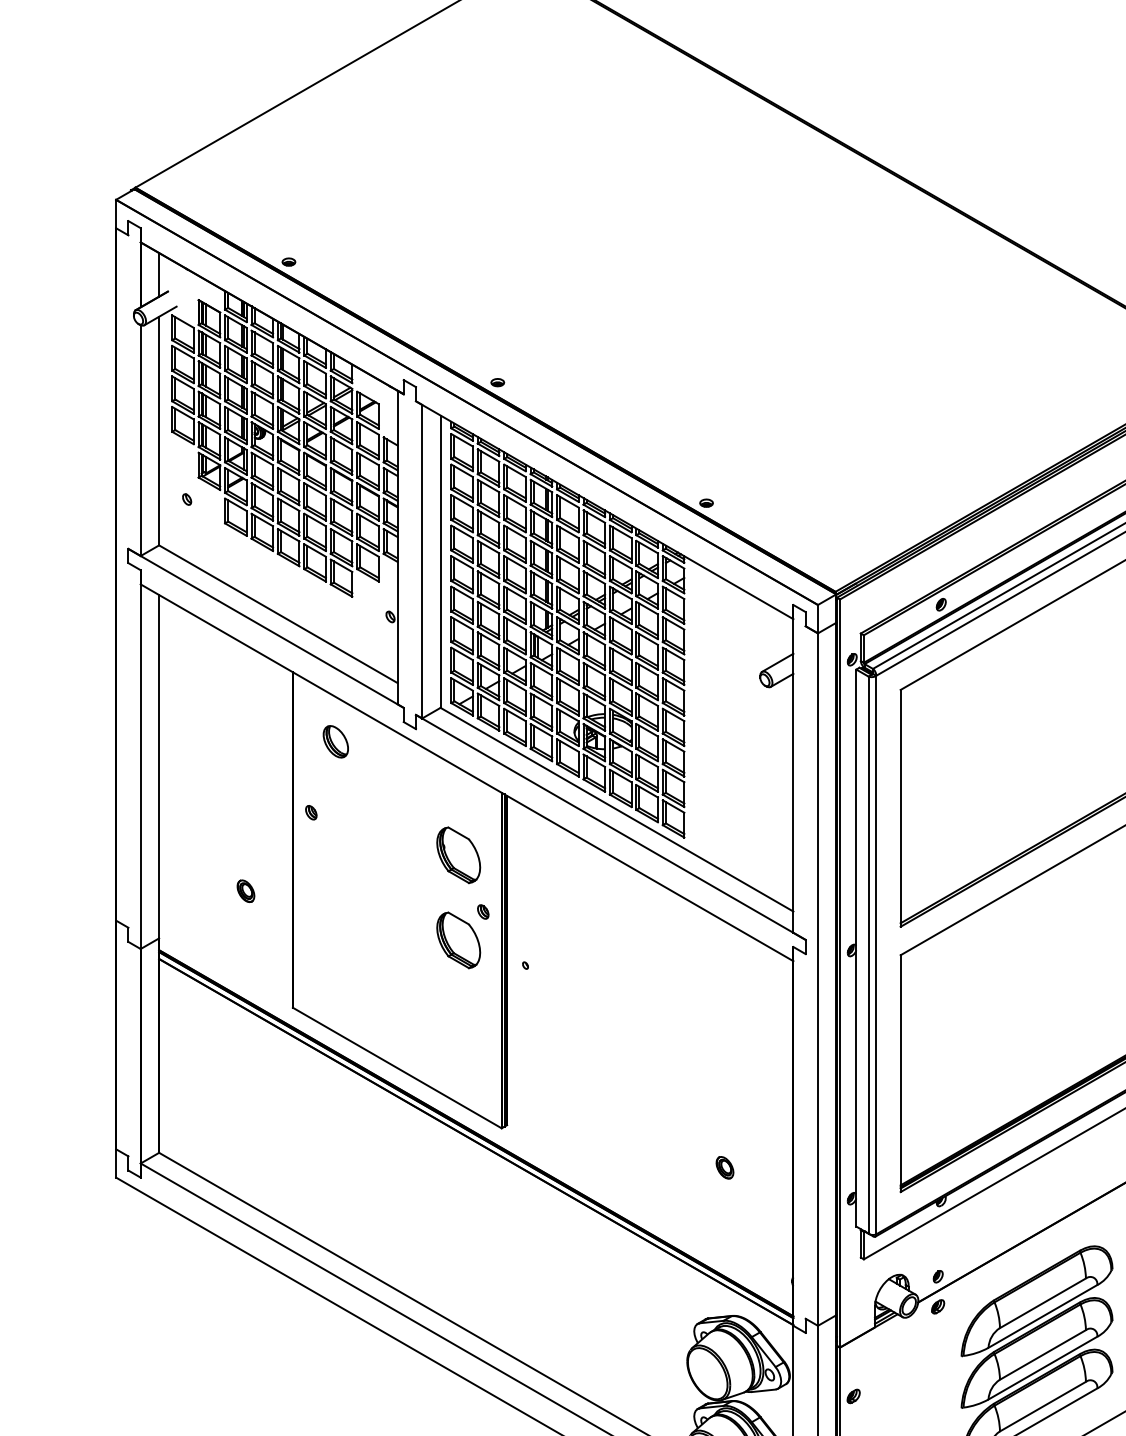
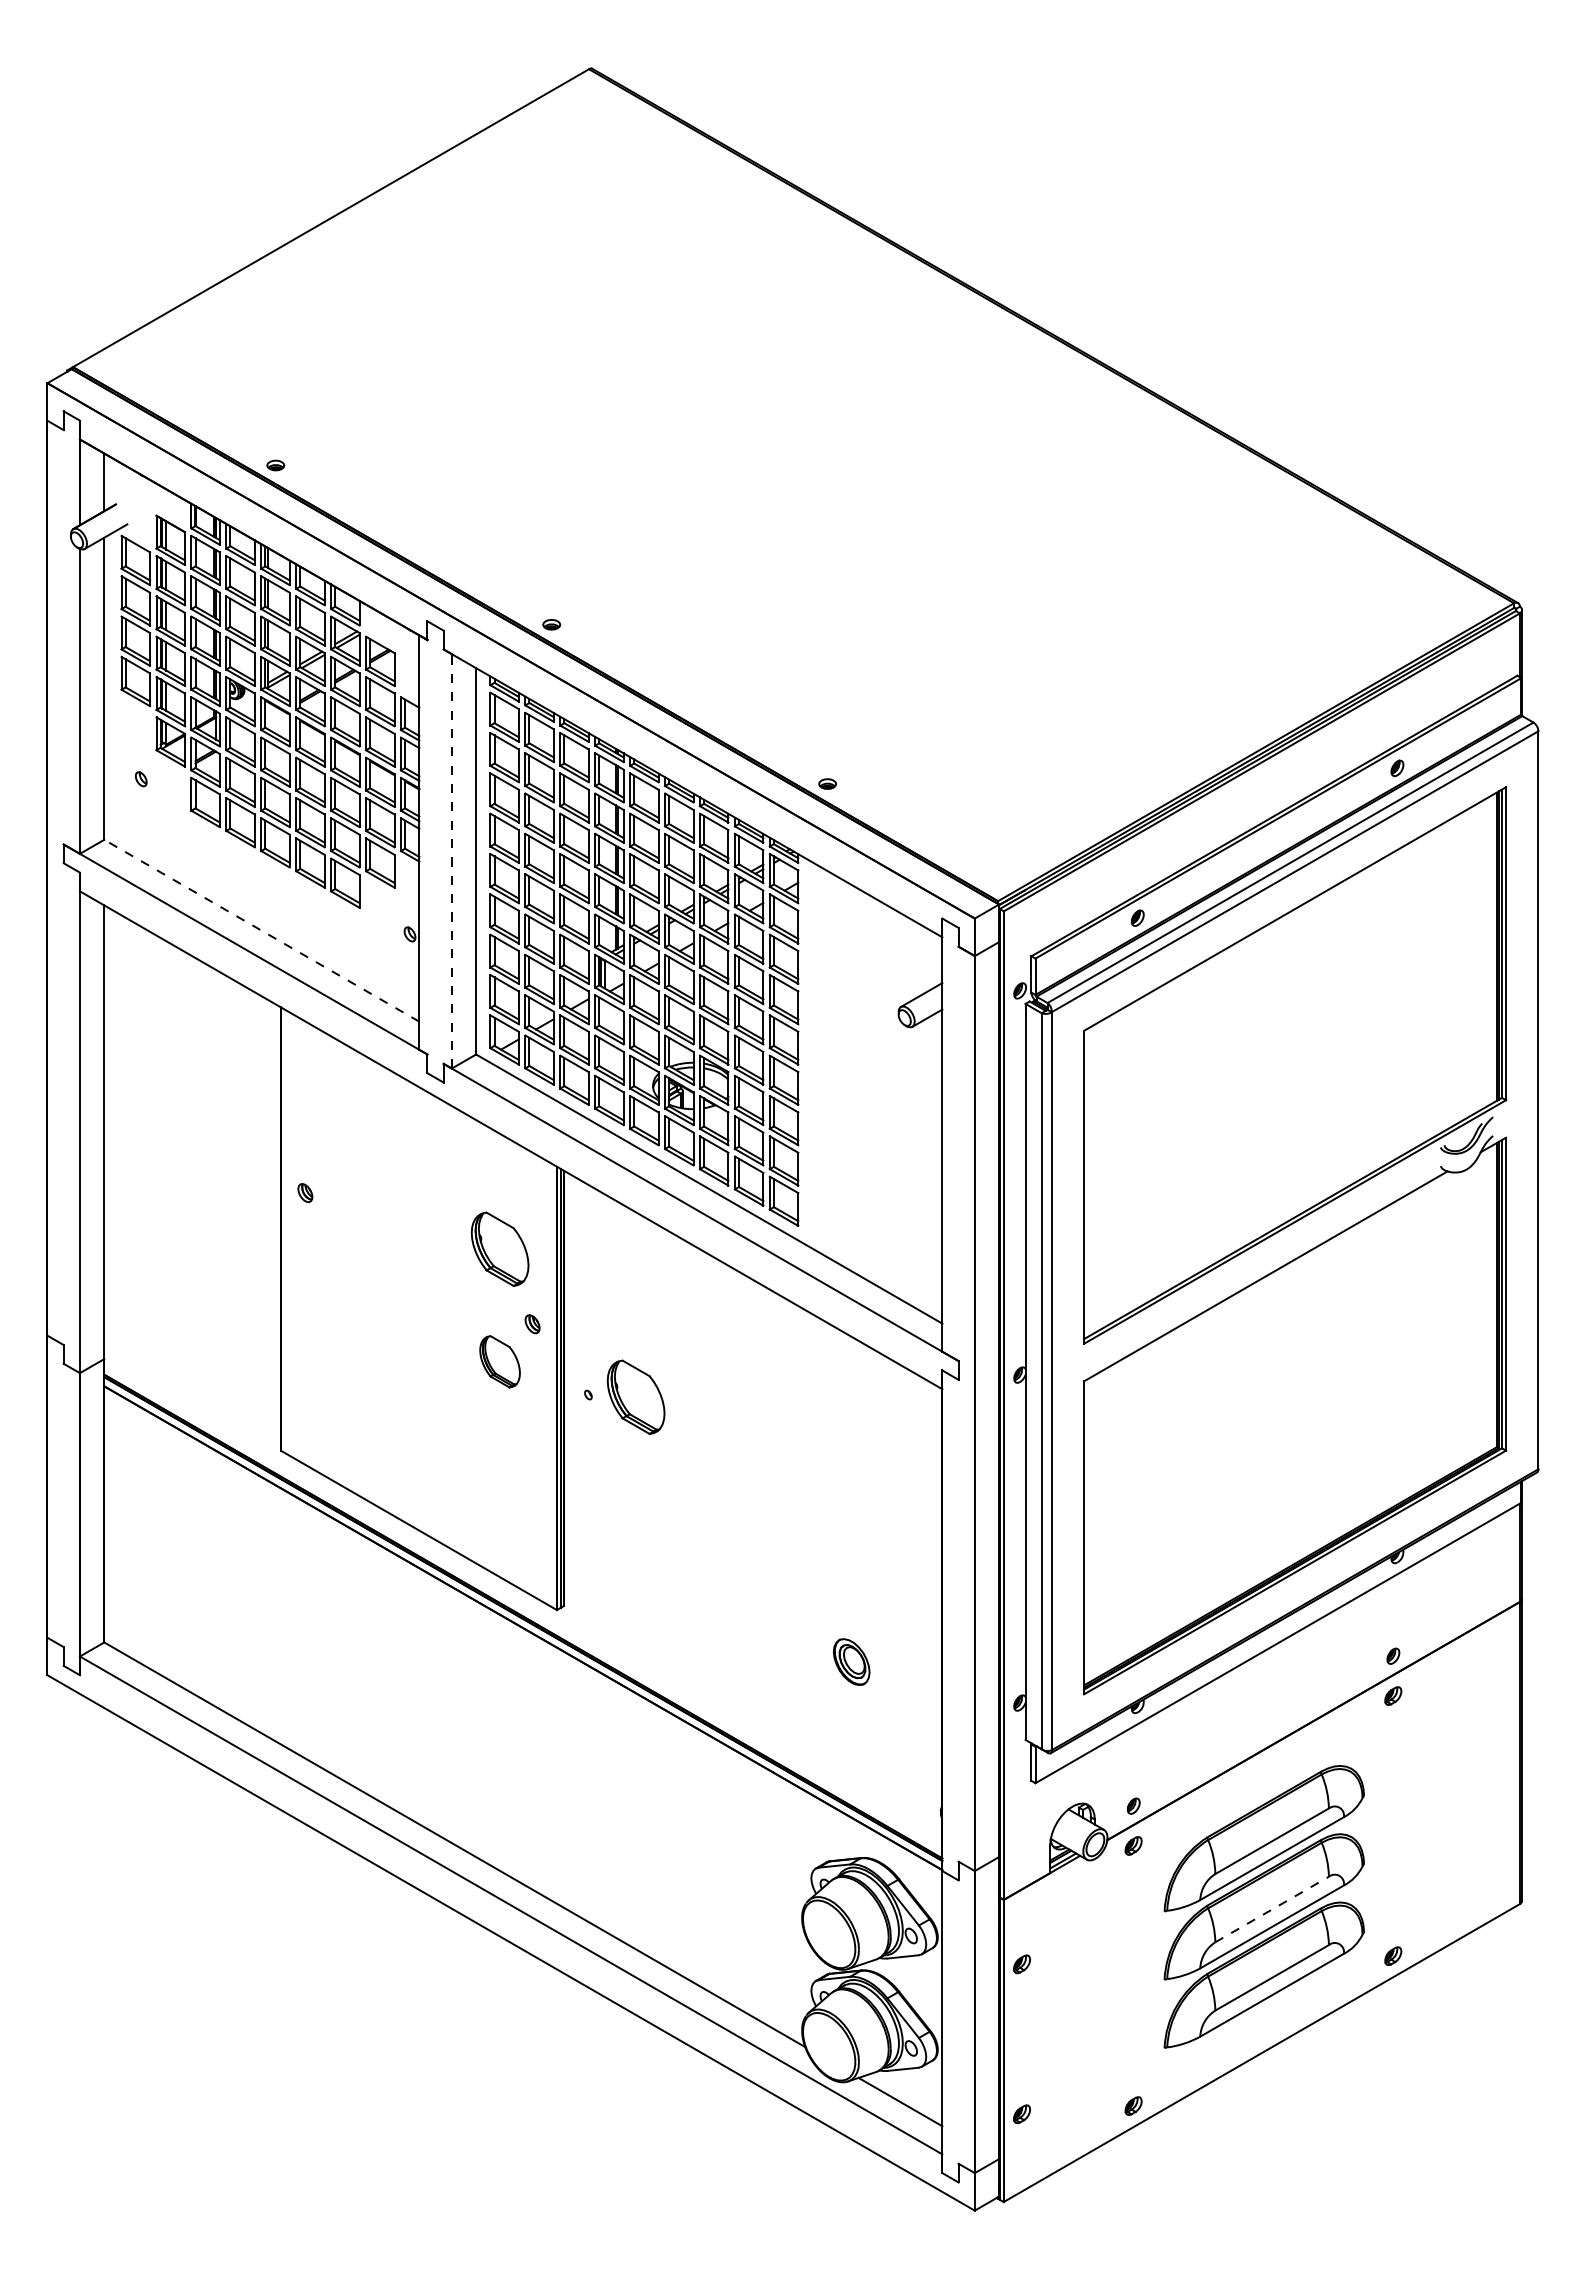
line: (421, 561) -> (451, 860), solid -> dashed
line: (278, 614) -> (261, 930), solid -> dashed
part: (335, 741) -> (337, 1099), removed
part: (246, 891) -> (219, 1296), removed
part: (458, 940) -> (499, 1361), size x0.7
part: (561, 967) -> (635, 1397), added
part: (725, 1168) -> (852, 1662), size x1.6
line: (1043, 1354) -> (1272, 1909), solid -> dashed

